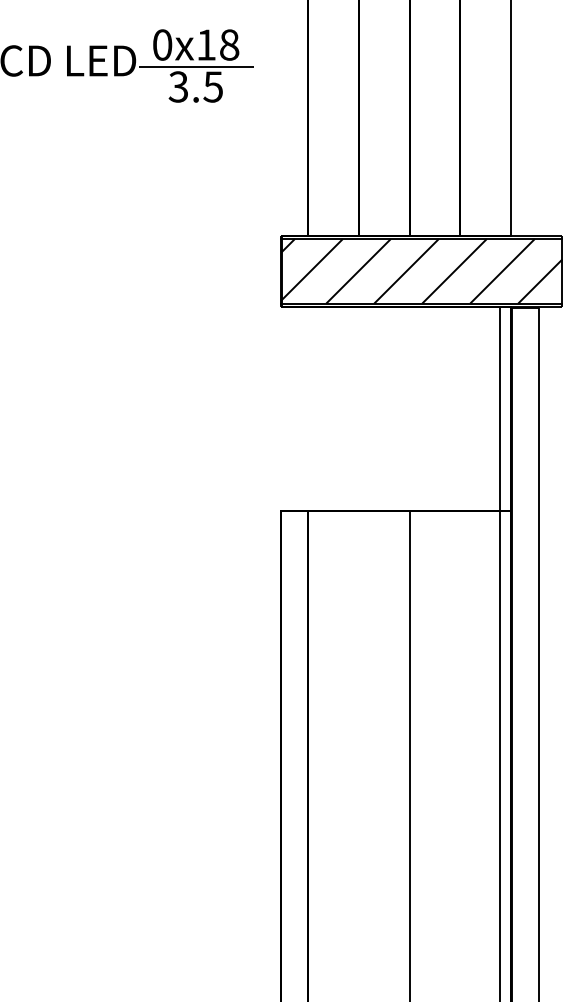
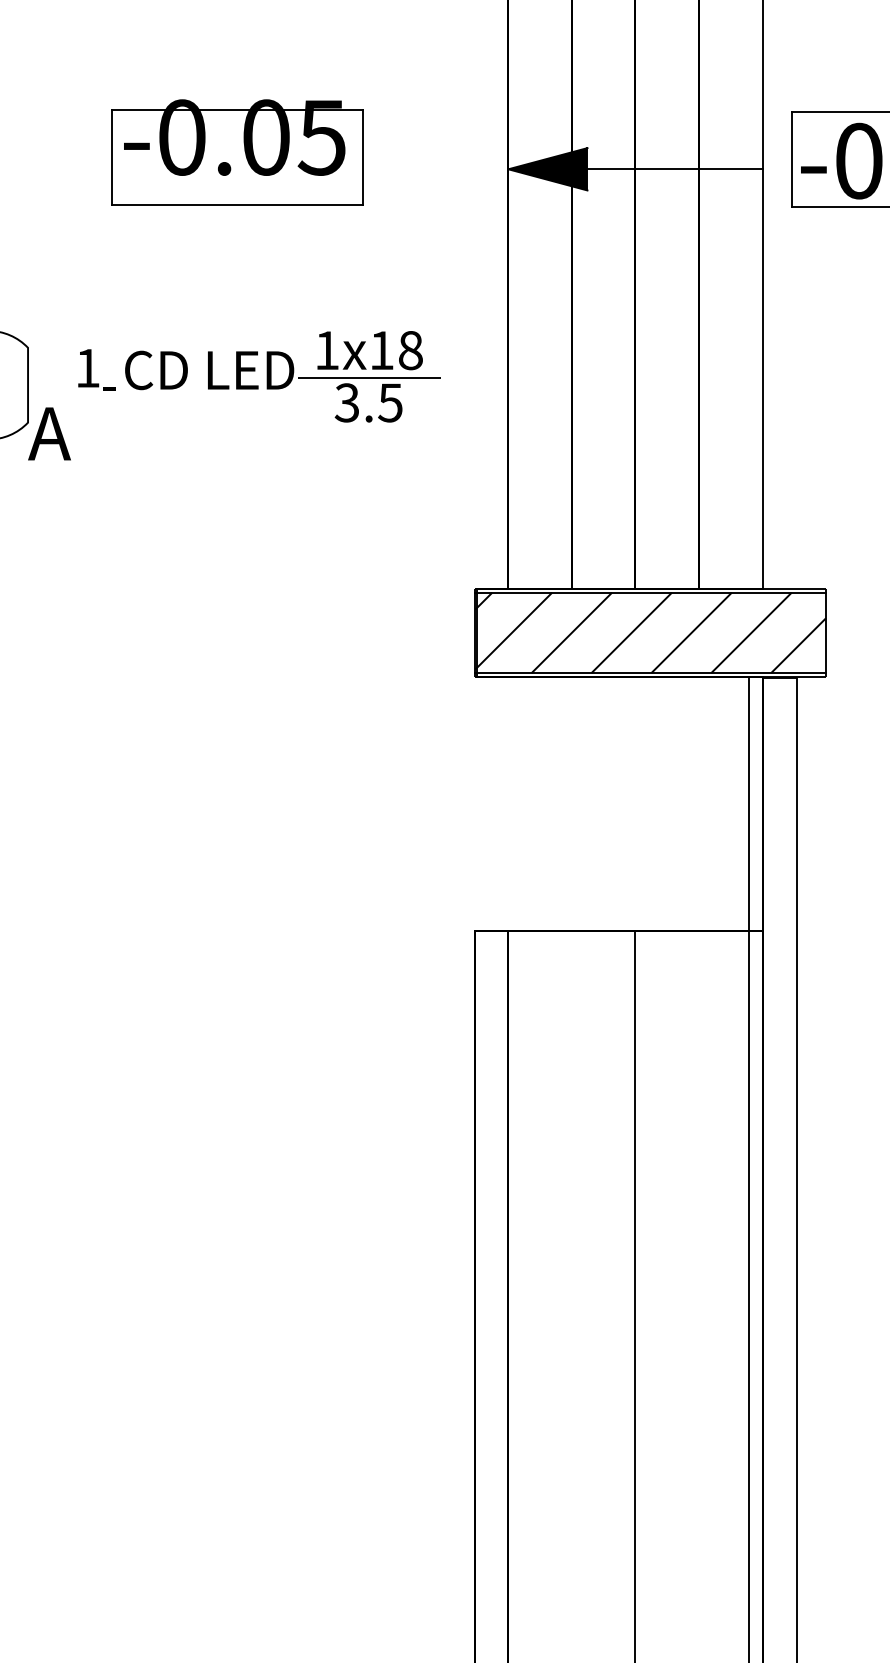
text: (162, 44) -> (327, 350), 0x18 -> 1x18

